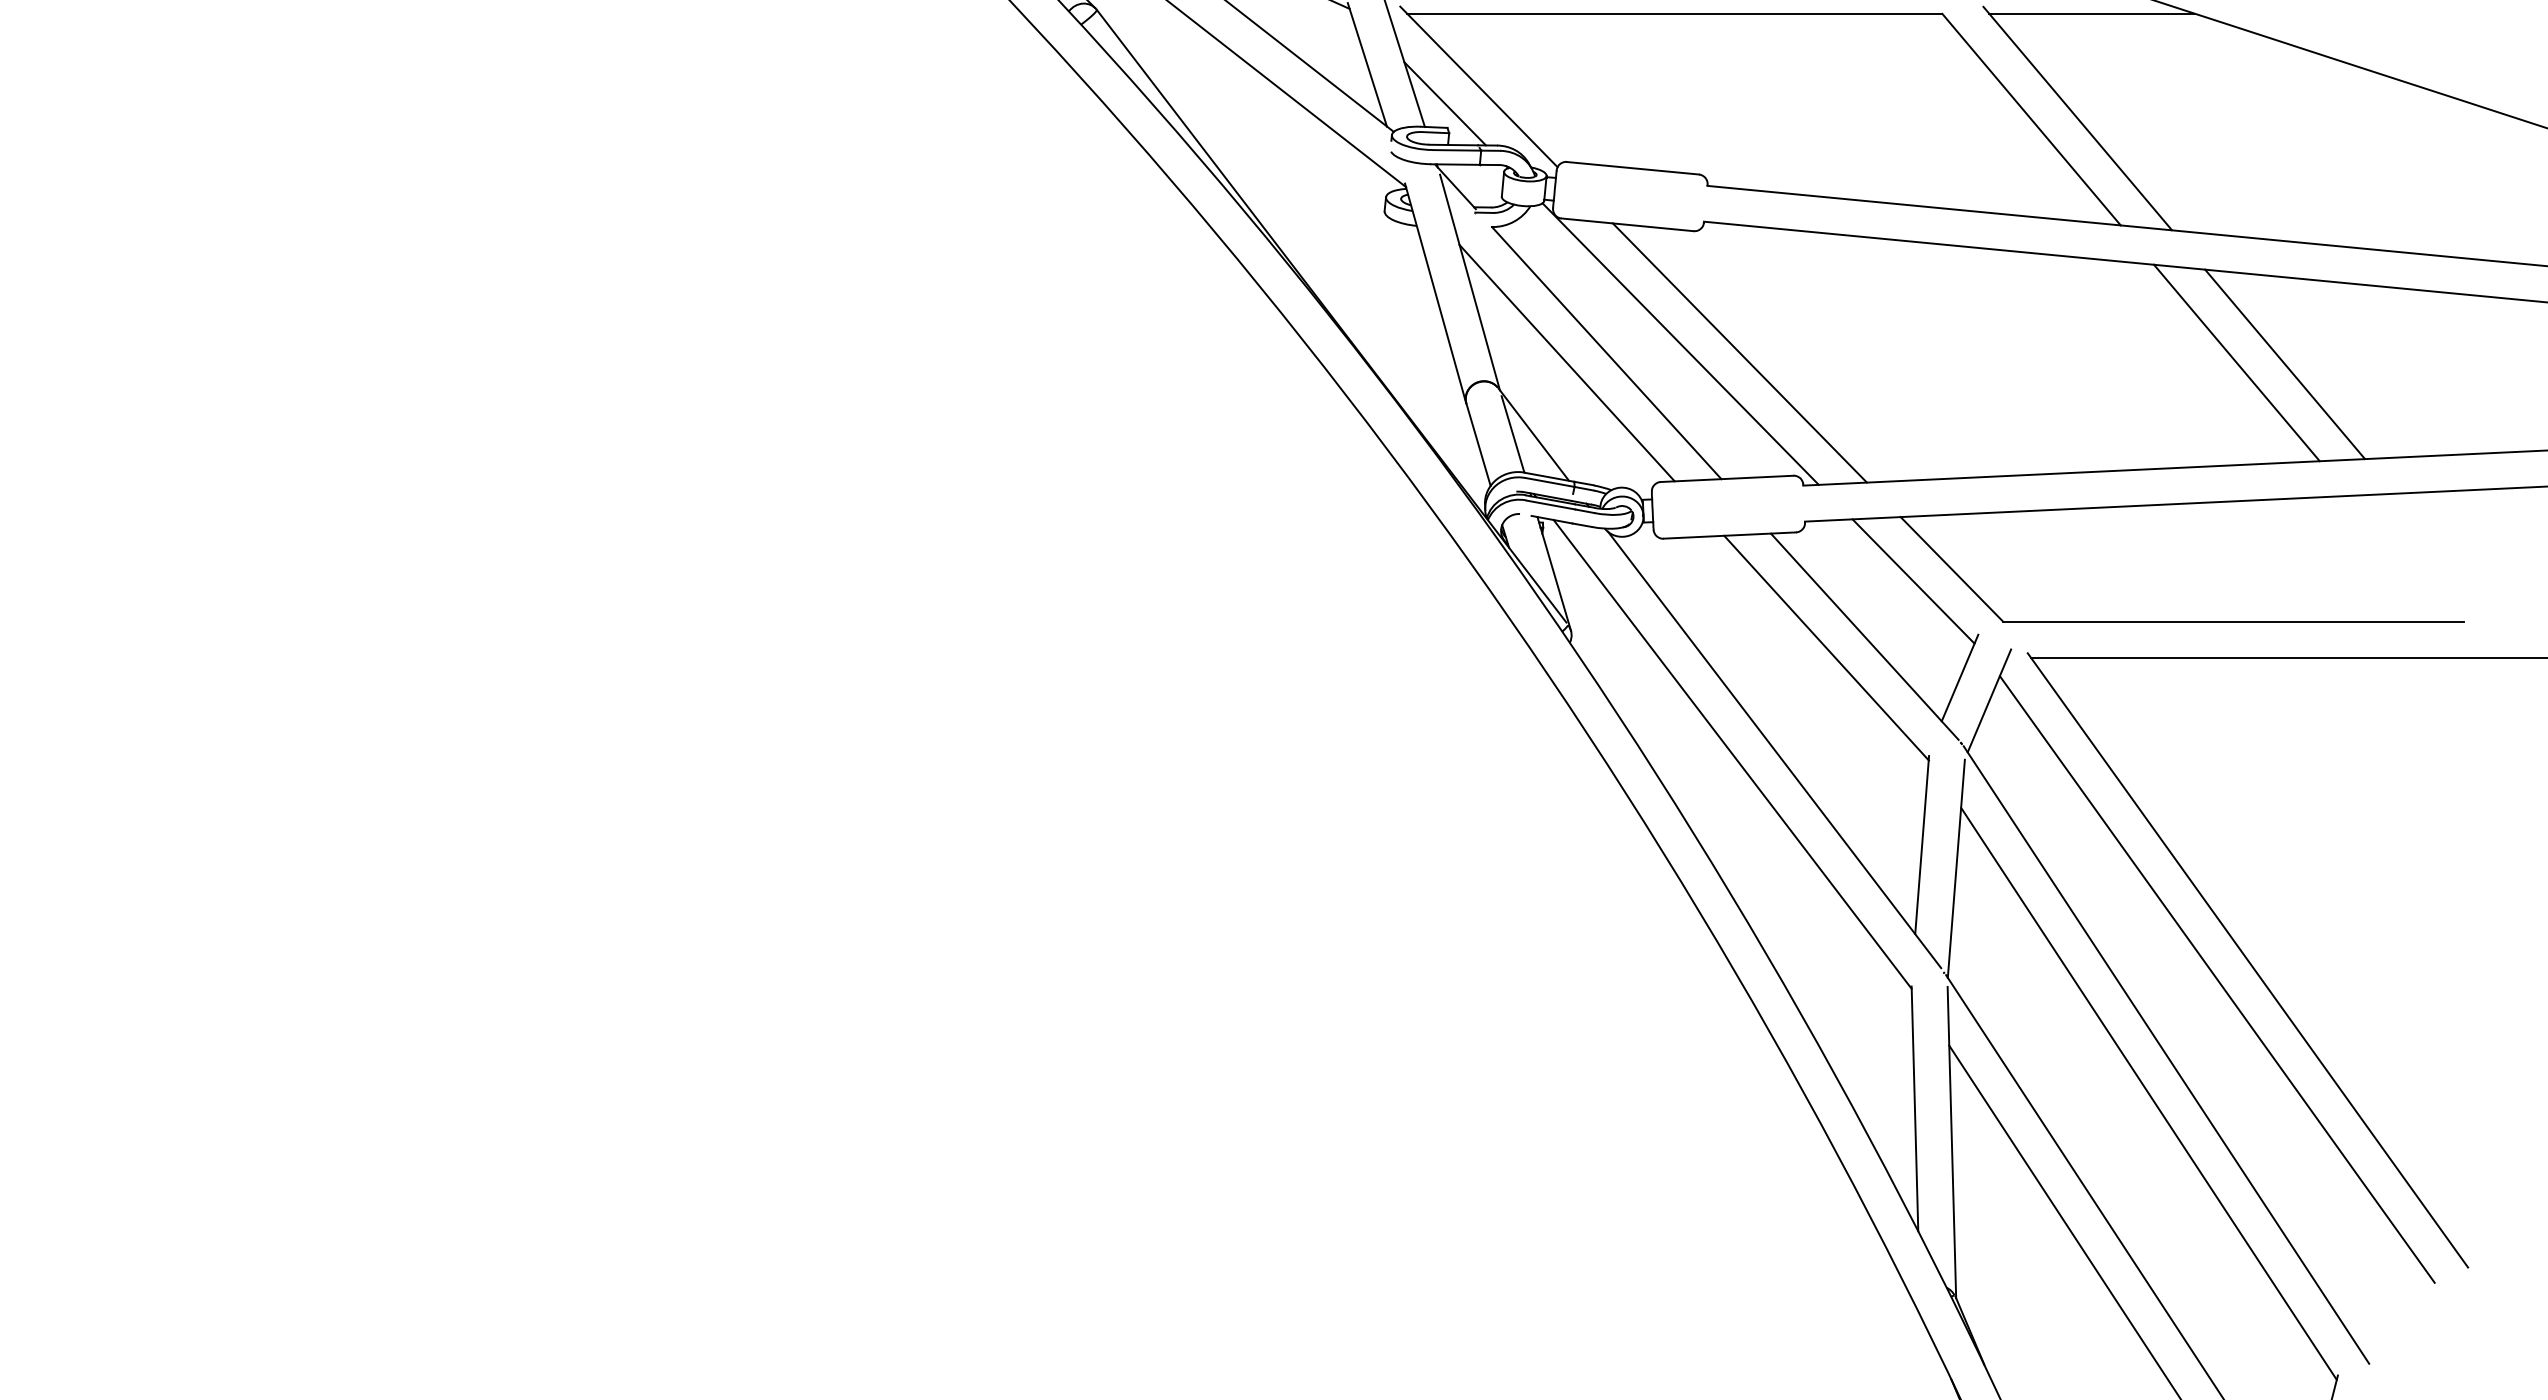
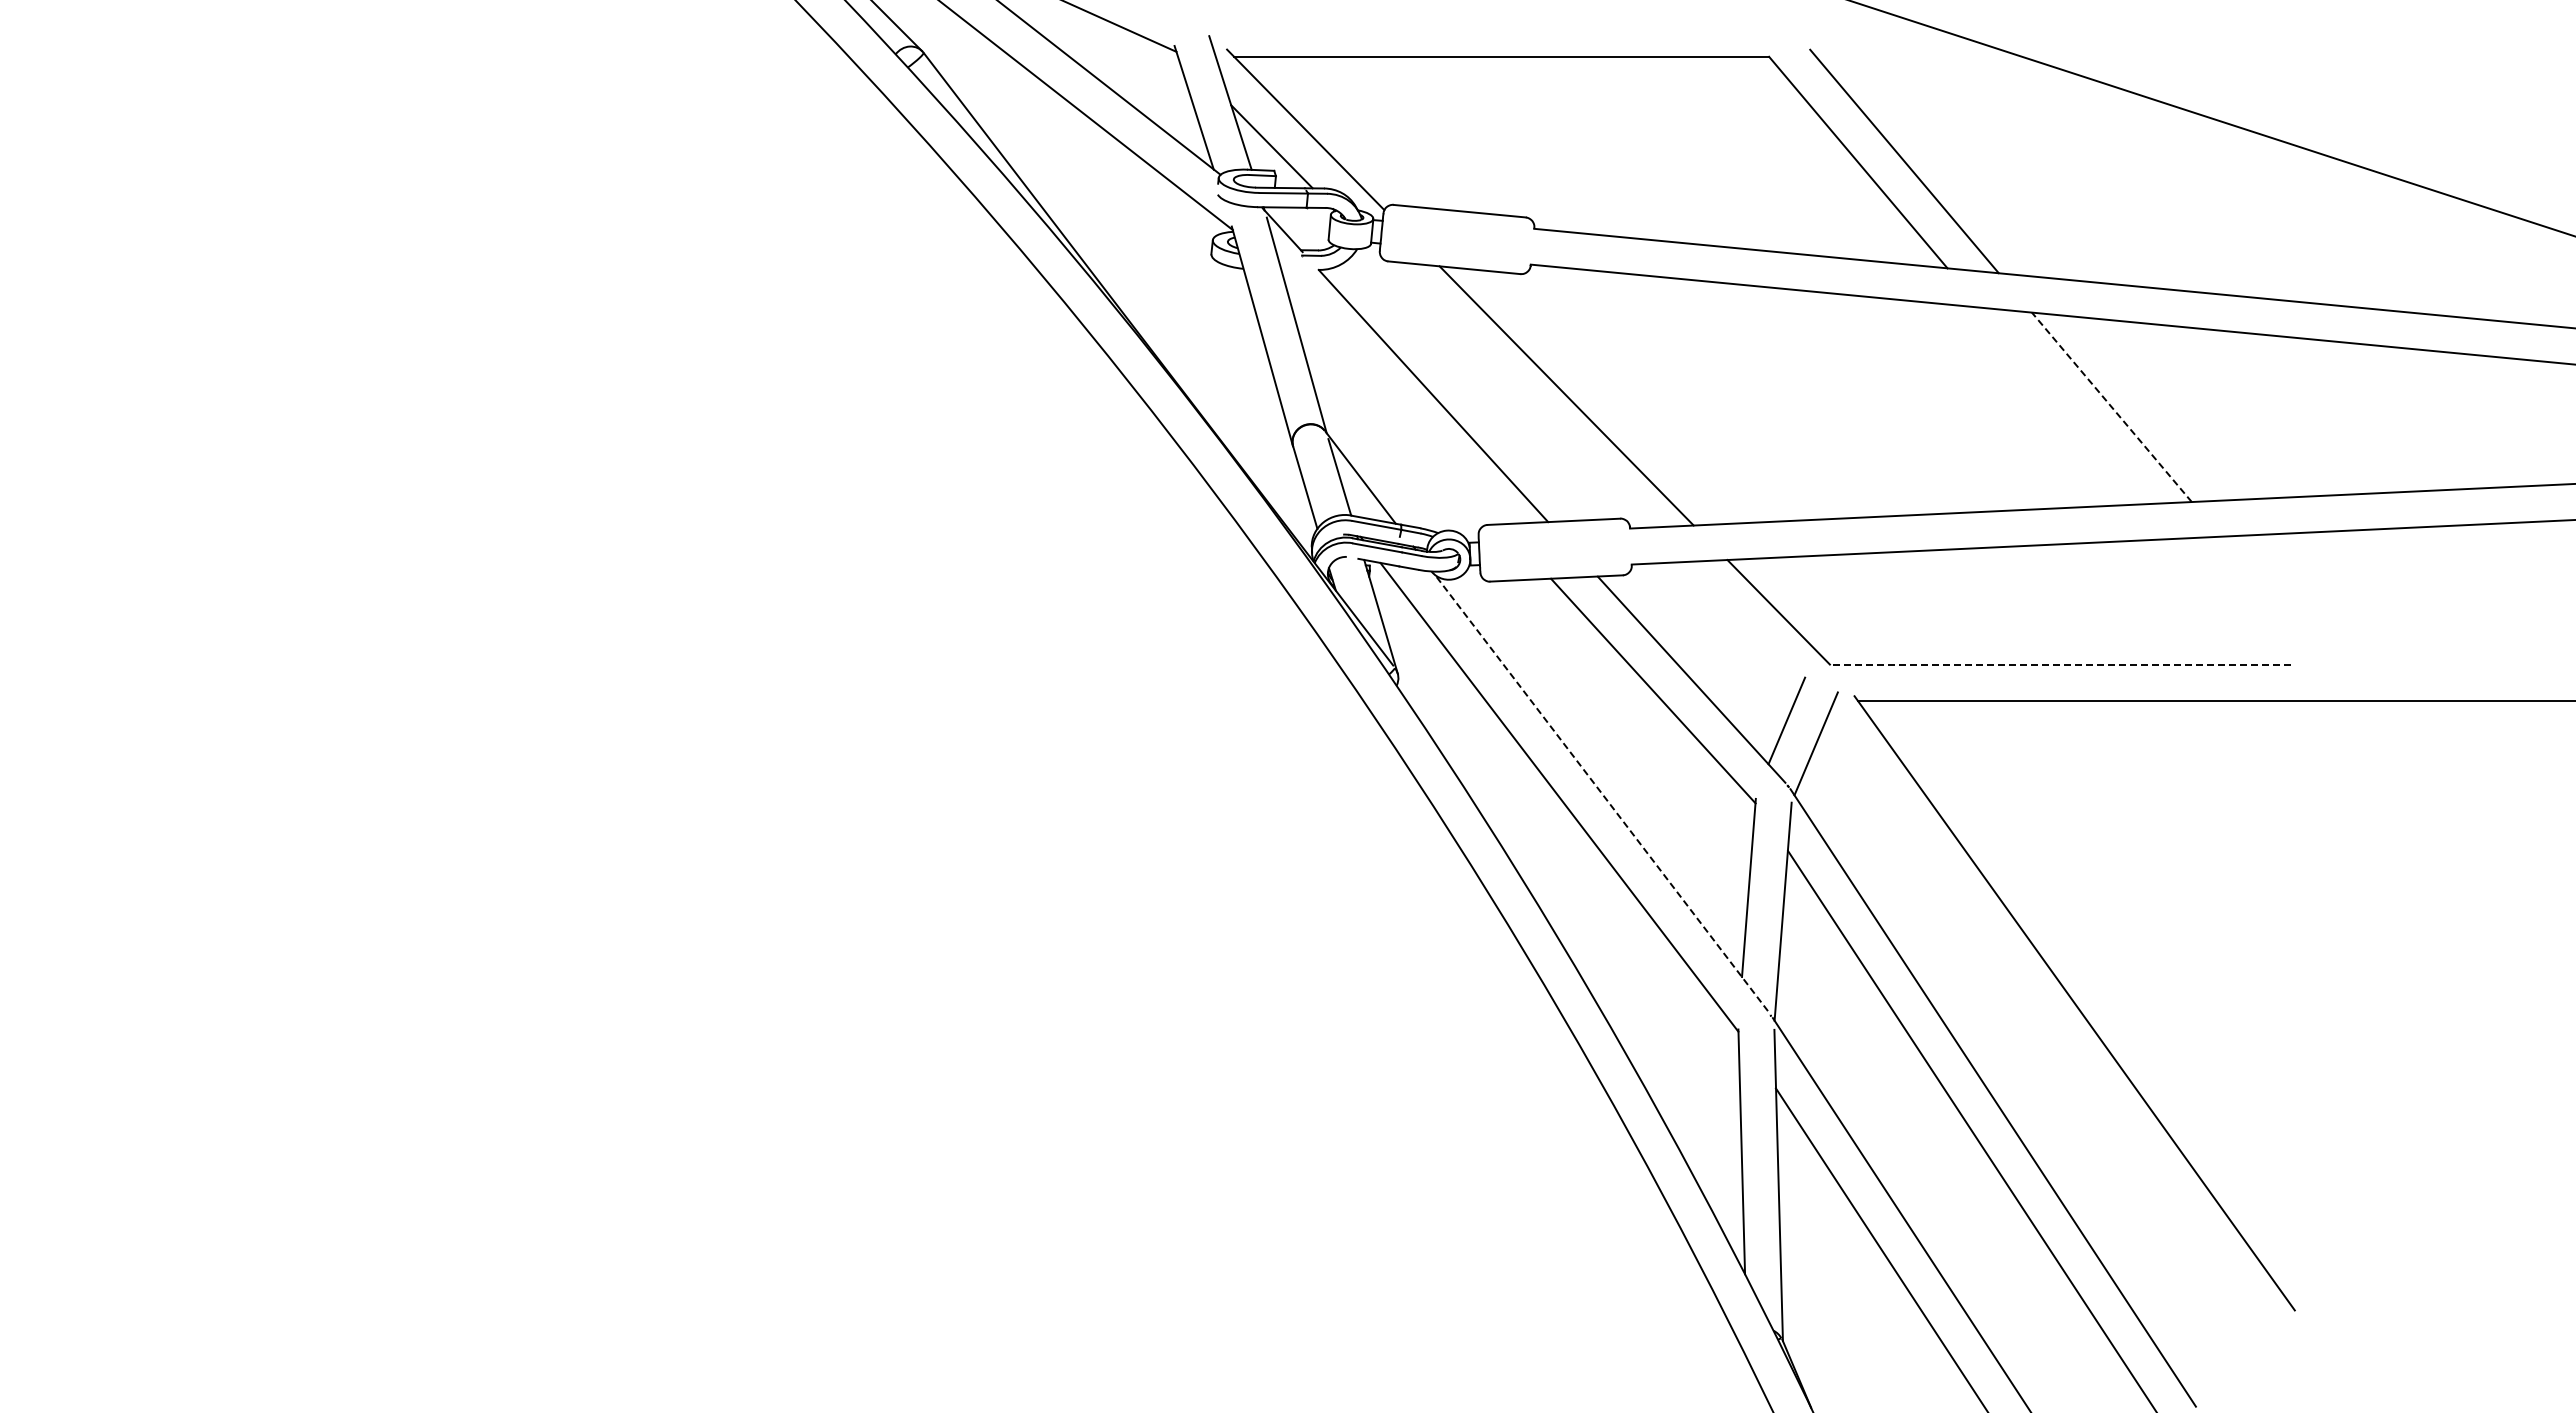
line: (2091, 13) -> (1918, 56), removed
line: (1680, 343) -> (1507, 386), removed
line: (1566, 362) -> (1393, 405), removed
line: (2236, 362) -> (2063, 405), removed
line: (2284, 364) -> (2111, 407), solid -> dashed
line: (1913, 581) -> (1740, 624), removed
line: (2232, 621) -> (2059, 664), solid -> dashed
line: (1774, 749) -> (1601, 792), solid -> dashed
line: (2216, 979) -> (2043, 1022), removed

